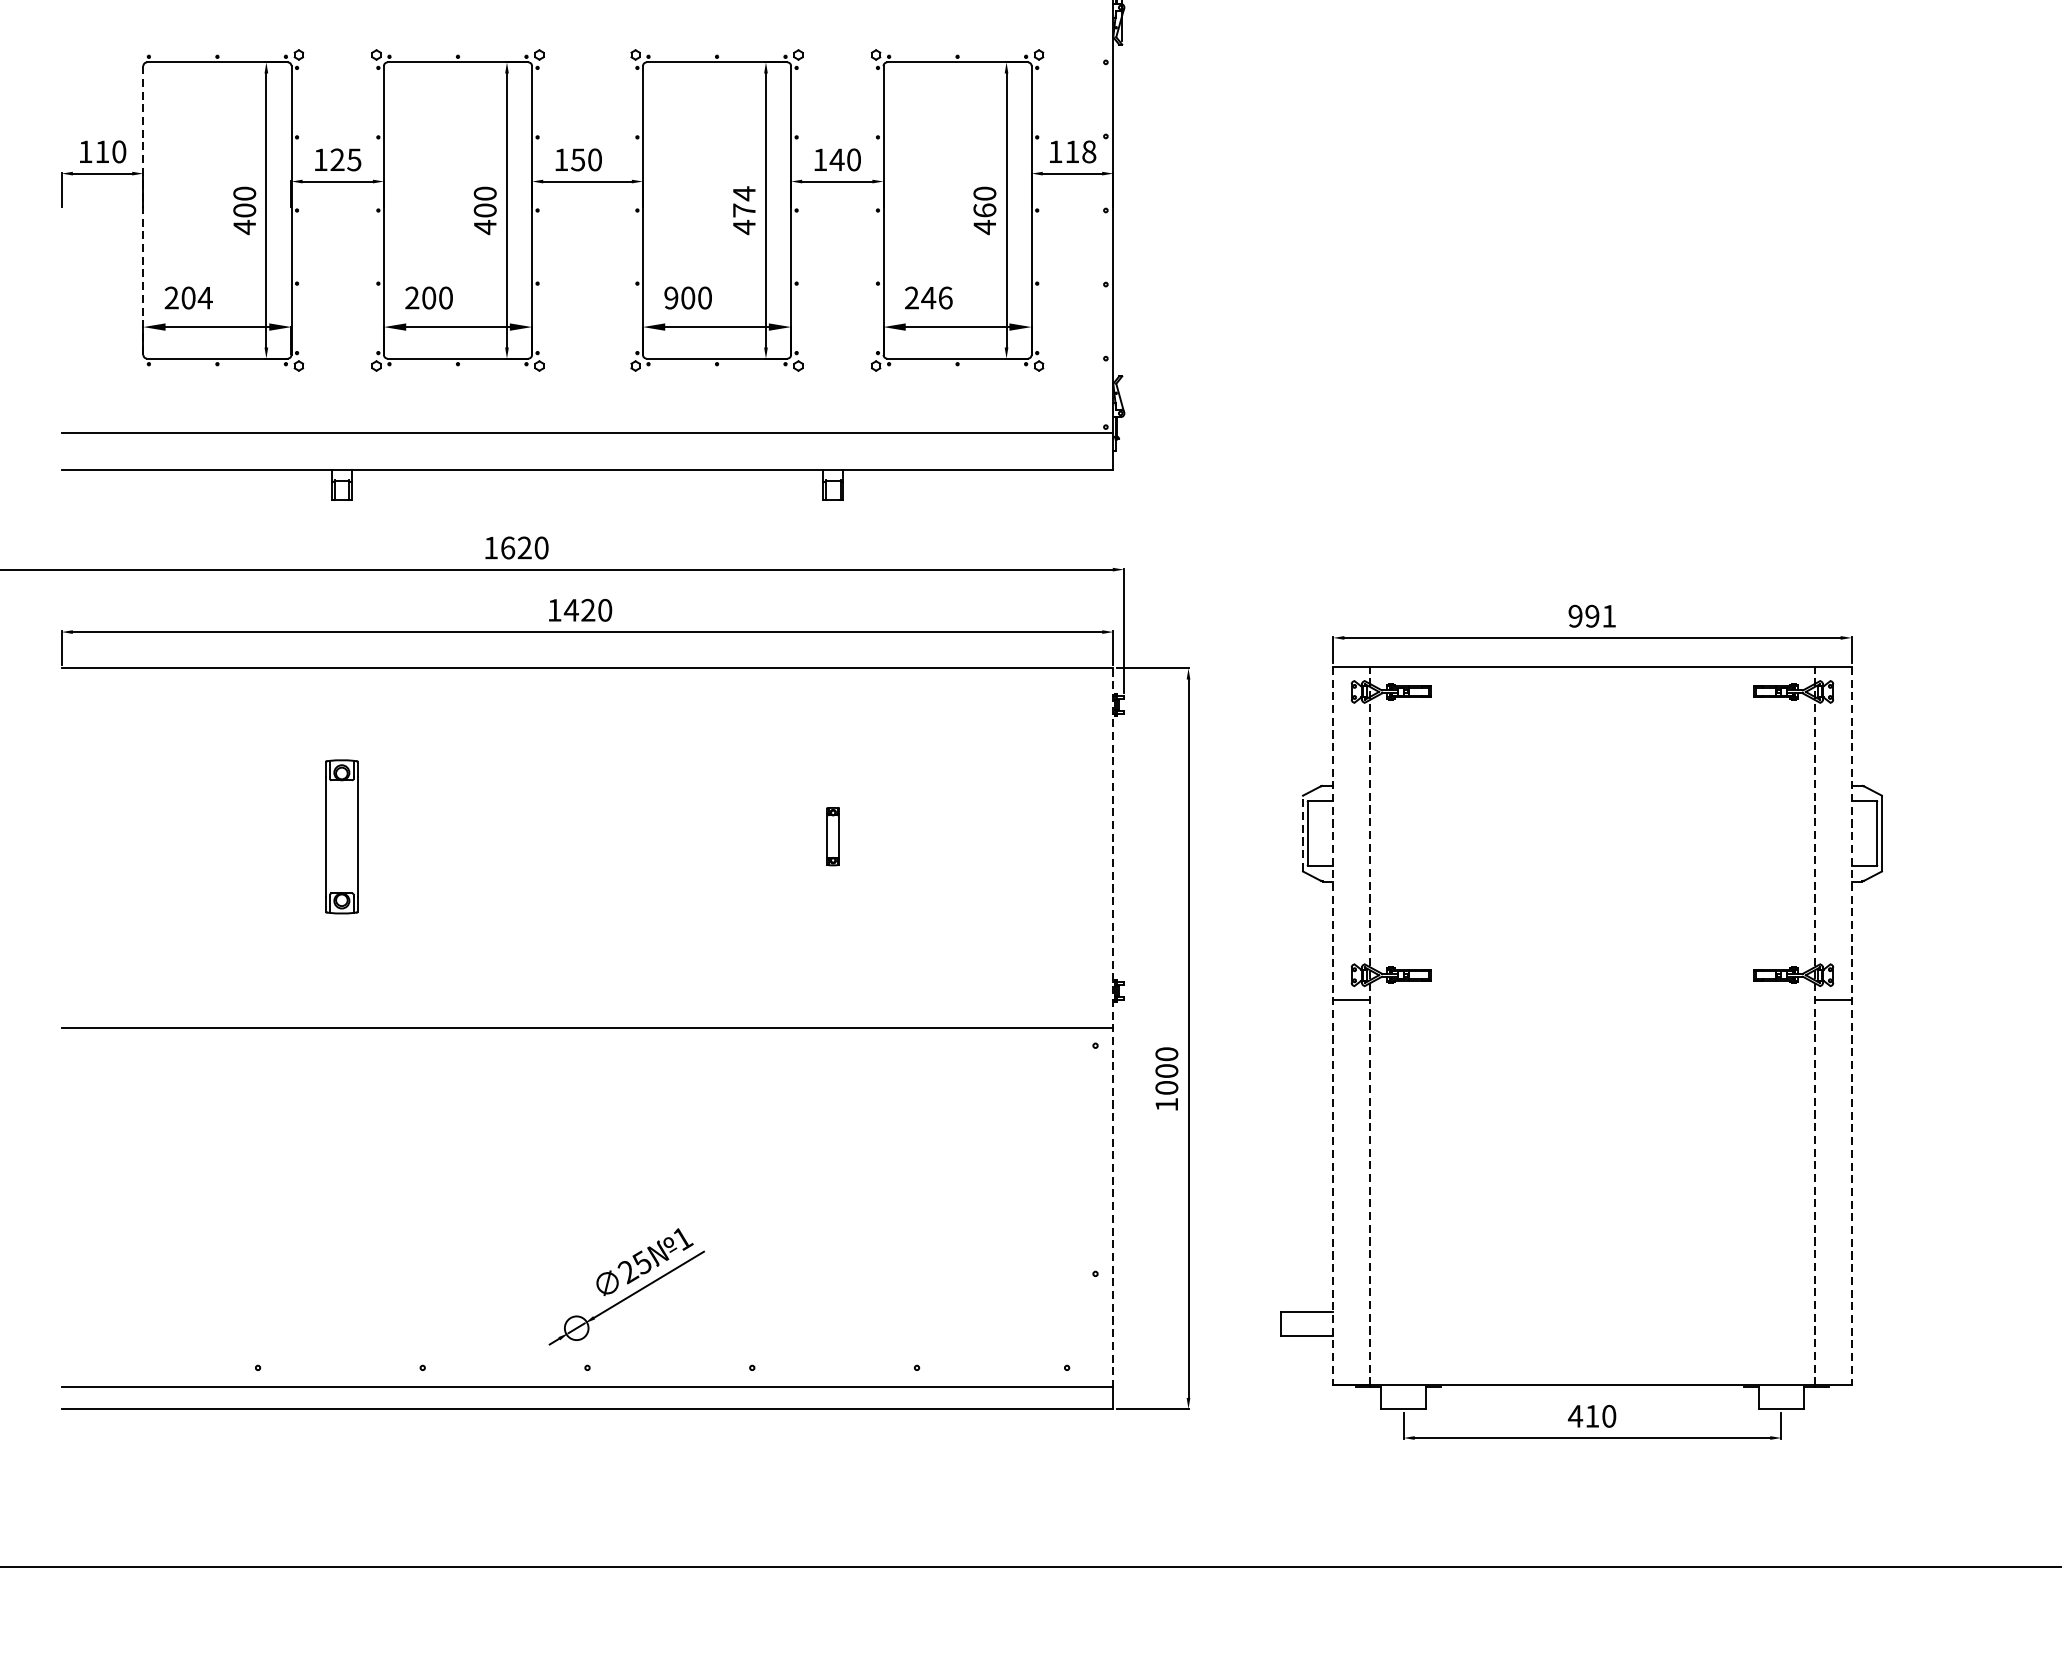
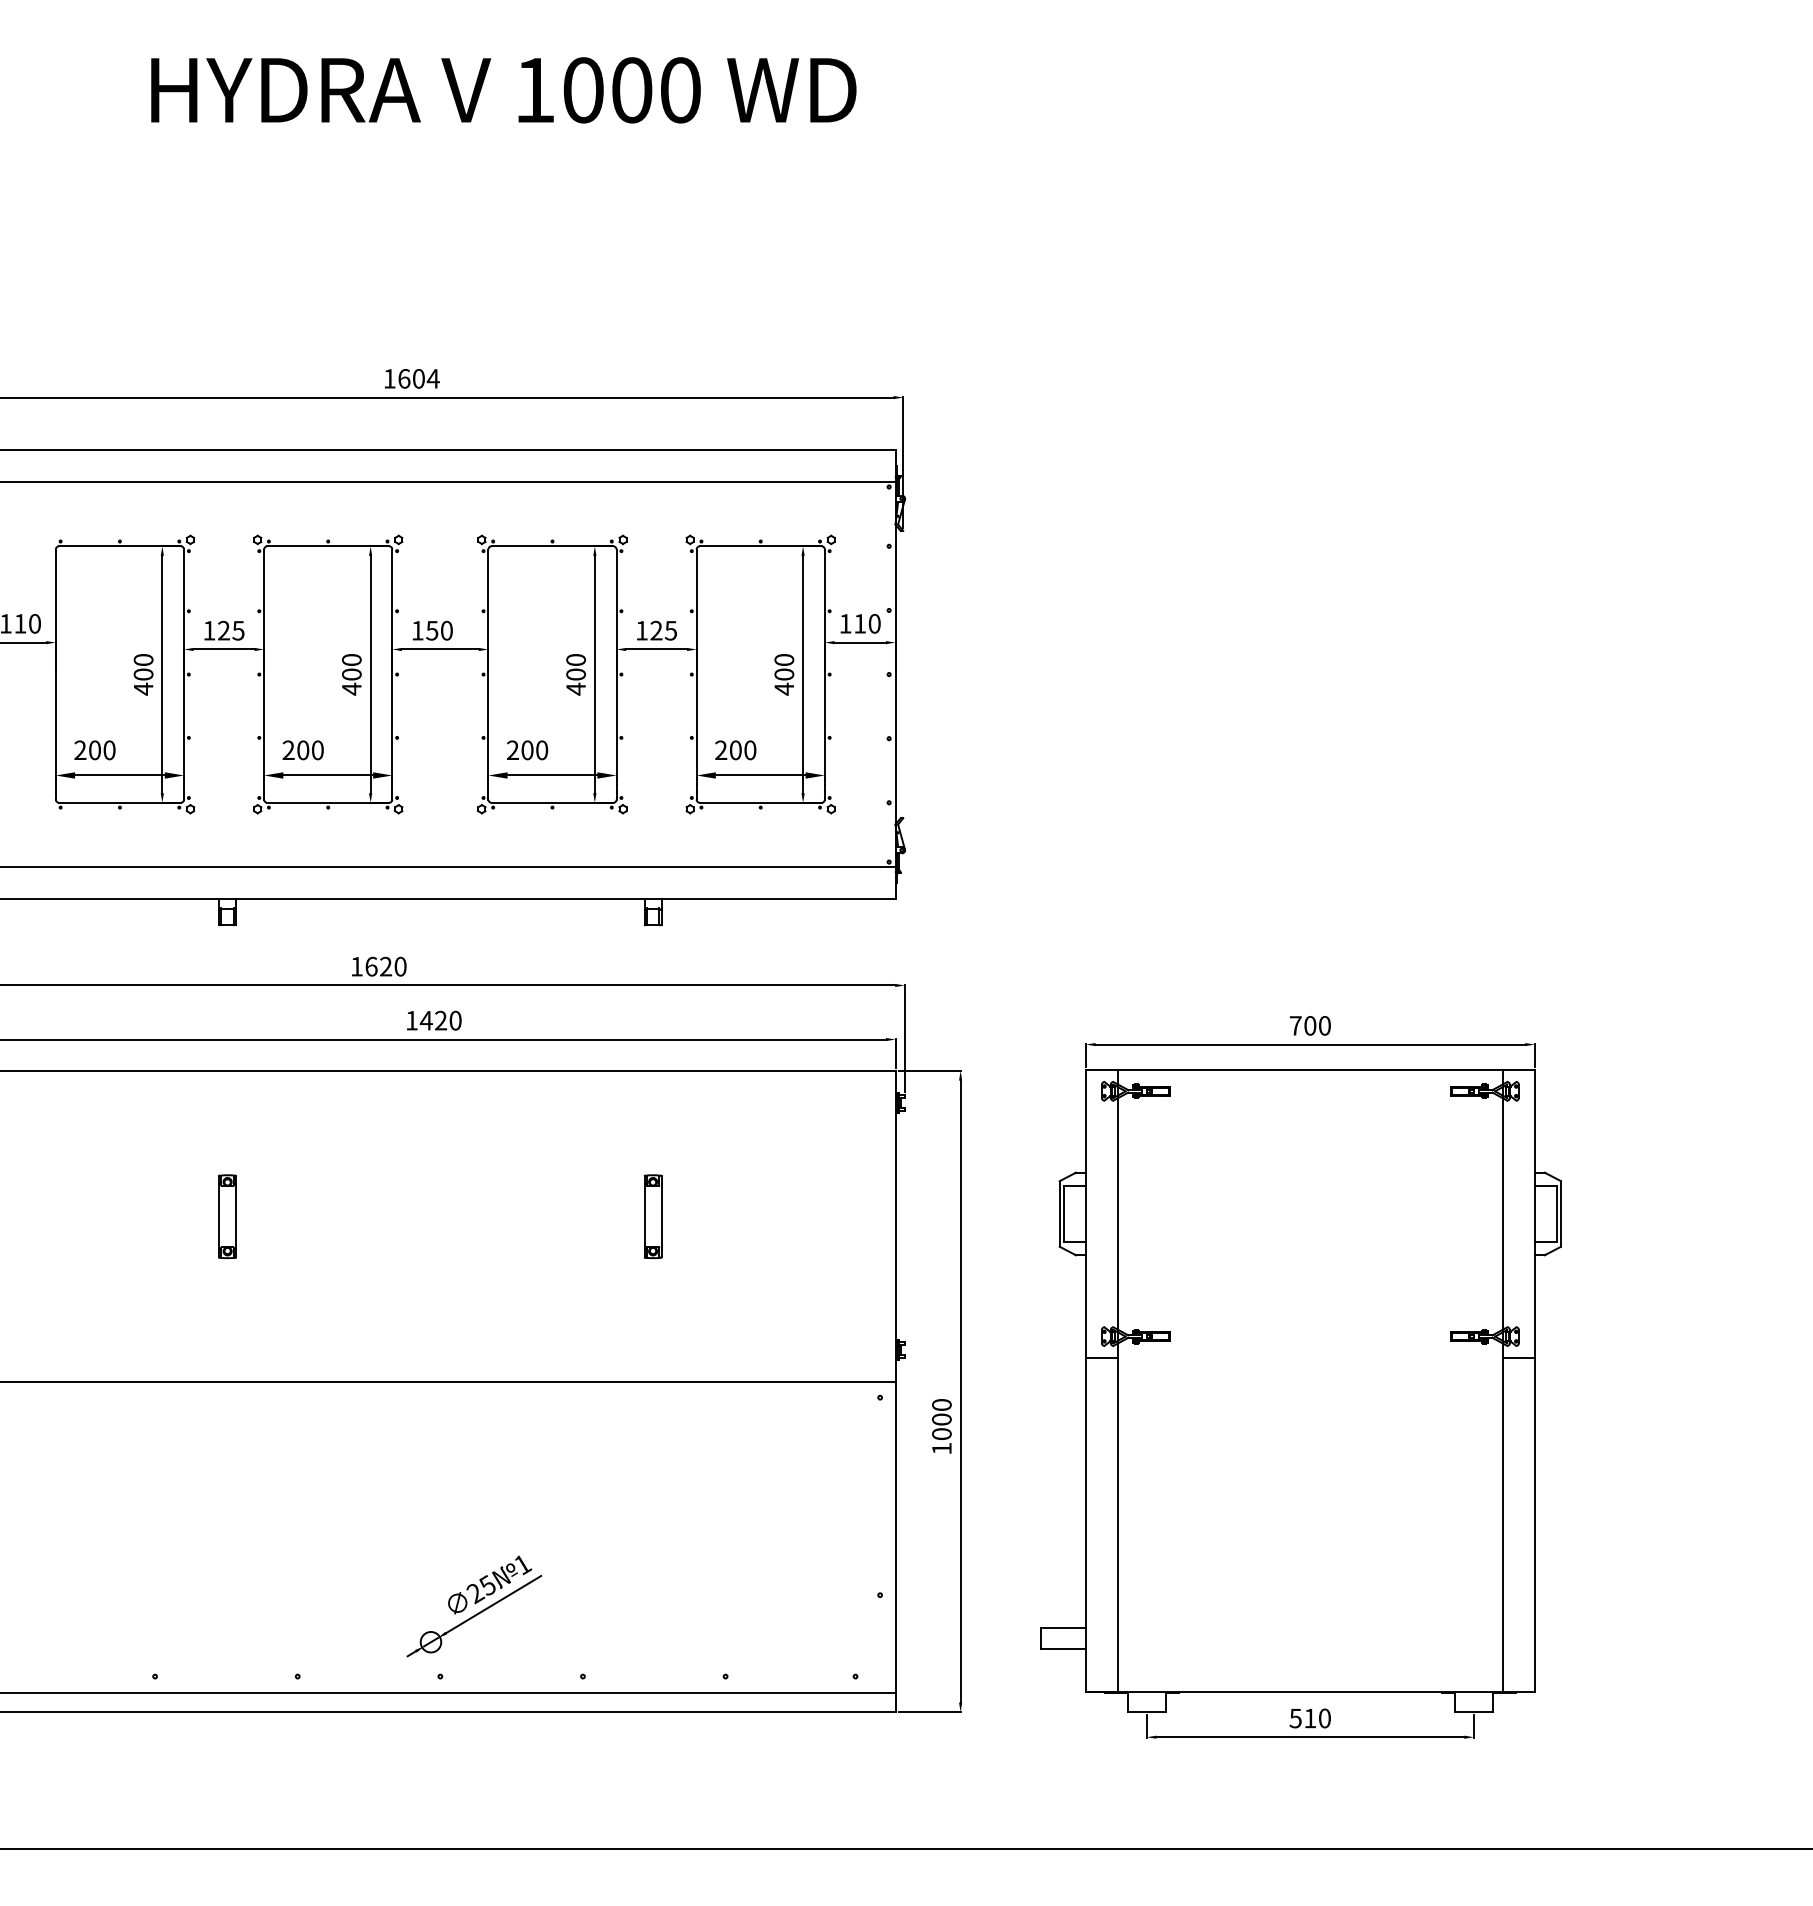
text: (1088, 151) -> (874, 623), 118 -> 110
text: (845, 159) -> (663, 630), 140 -> 125
text: (743, 201) -> (575, 666), 474 -> 400
text: (985, 210) -> (784, 674), 460 -> 400
line: (142, 211) -> (55, 675), dashed -> solid
text: (205, 298) -> (109, 750), 204 -> 200
text: (670, 298) -> (512, 750), 900 -> 200
text: (936, 298) -> (742, 750), 246 -> 200
text: (1591, 615) -> (1309, 1025), 991 -> 700
line: (1302, 833) -> (1059, 1213), dashed -> solid
part: (341, 836) -> (227, 1216), size x0.62
part: (832, 836) -> (652, 1216), size x1.67
line: (1332, 1025) -> (1085, 1380), dashed -> solid
line: (1370, 1025) -> (1118, 1380), dashed -> solid
line: (1814, 1025) -> (1502, 1380), dashed -> solid
line: (1851, 1025) -> (1534, 1380), dashed -> solid
line: (1113, 1027) -> (895, 1381), dashed -> solid
text: (1575, 1416) -> (1295, 1718), 410 -> 510

